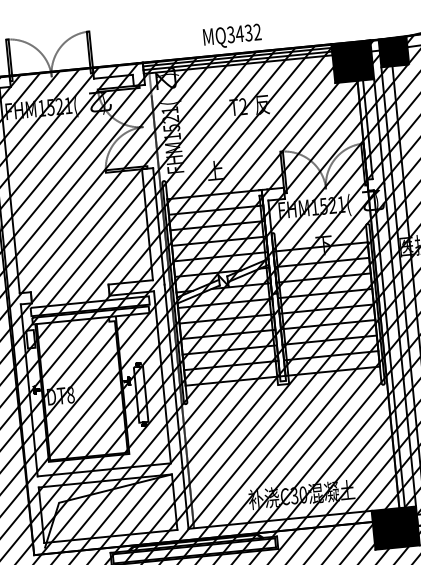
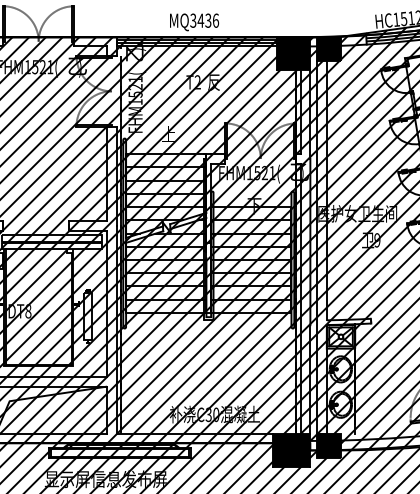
text: (257, 31) -> (215, 20), MQ3432 -> MQ3436

